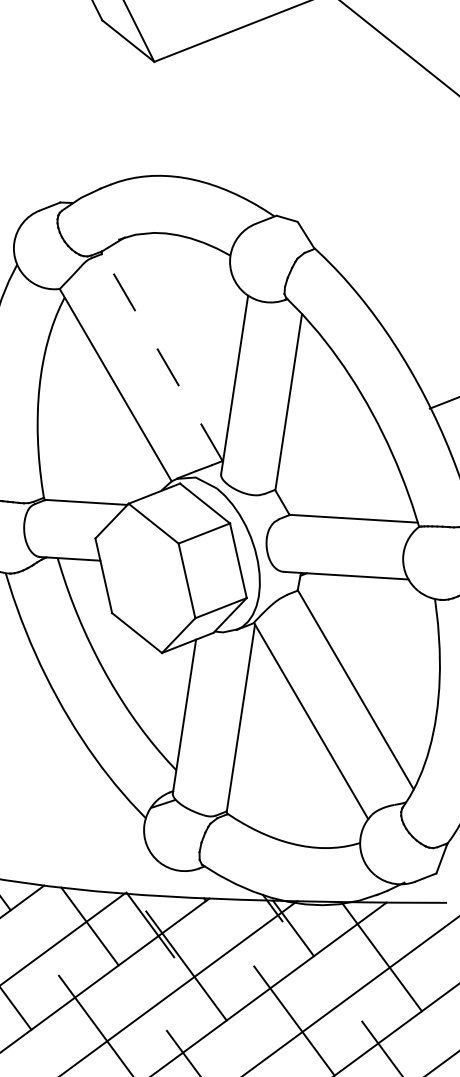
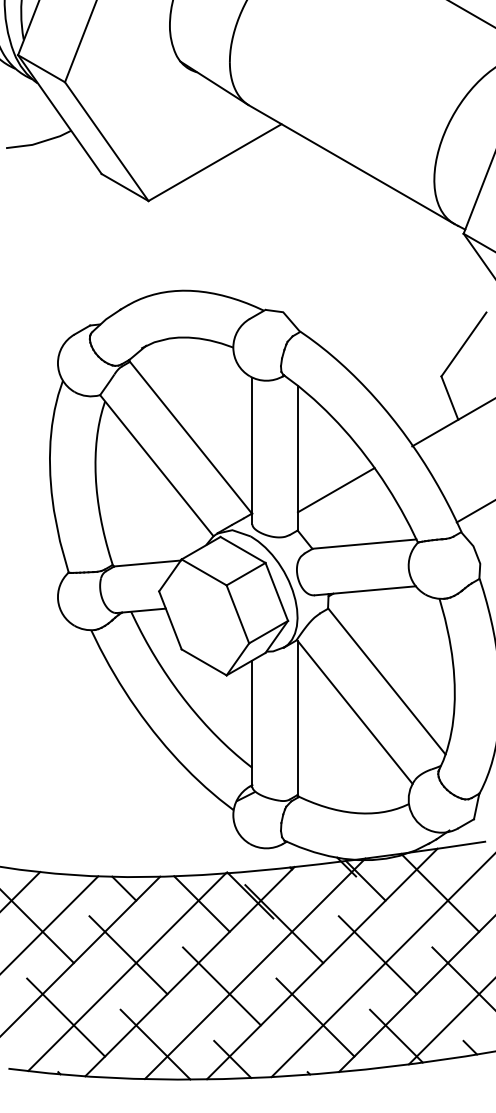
line: (161, 357) -> (190, 437), dashed -> solid
line: (328, 448) -> (335, 490), added

